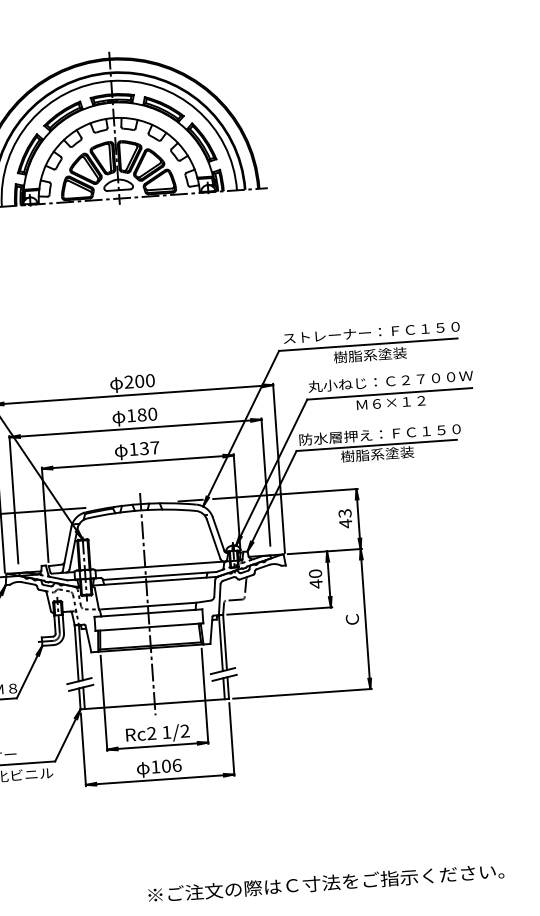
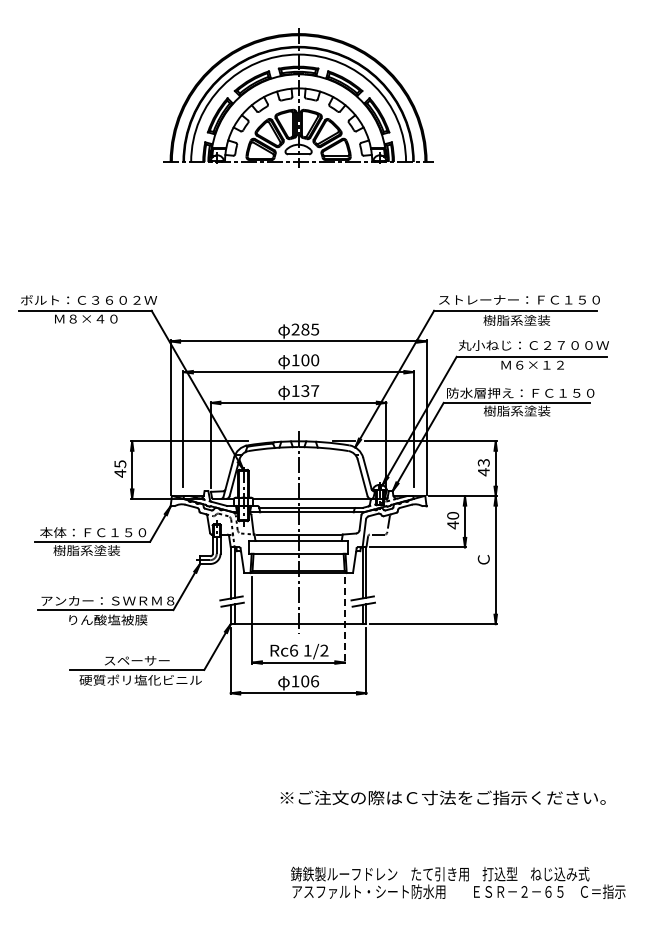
text: (145, 380) -> (310, 329), 200 -> 285
text: (142, 414) -> (305, 359), 180 -> 100
line: (204, 696) -> (344, 620), solid -> dashed
text: (152, 733) -> (294, 650), Rc2 -> Rc6

